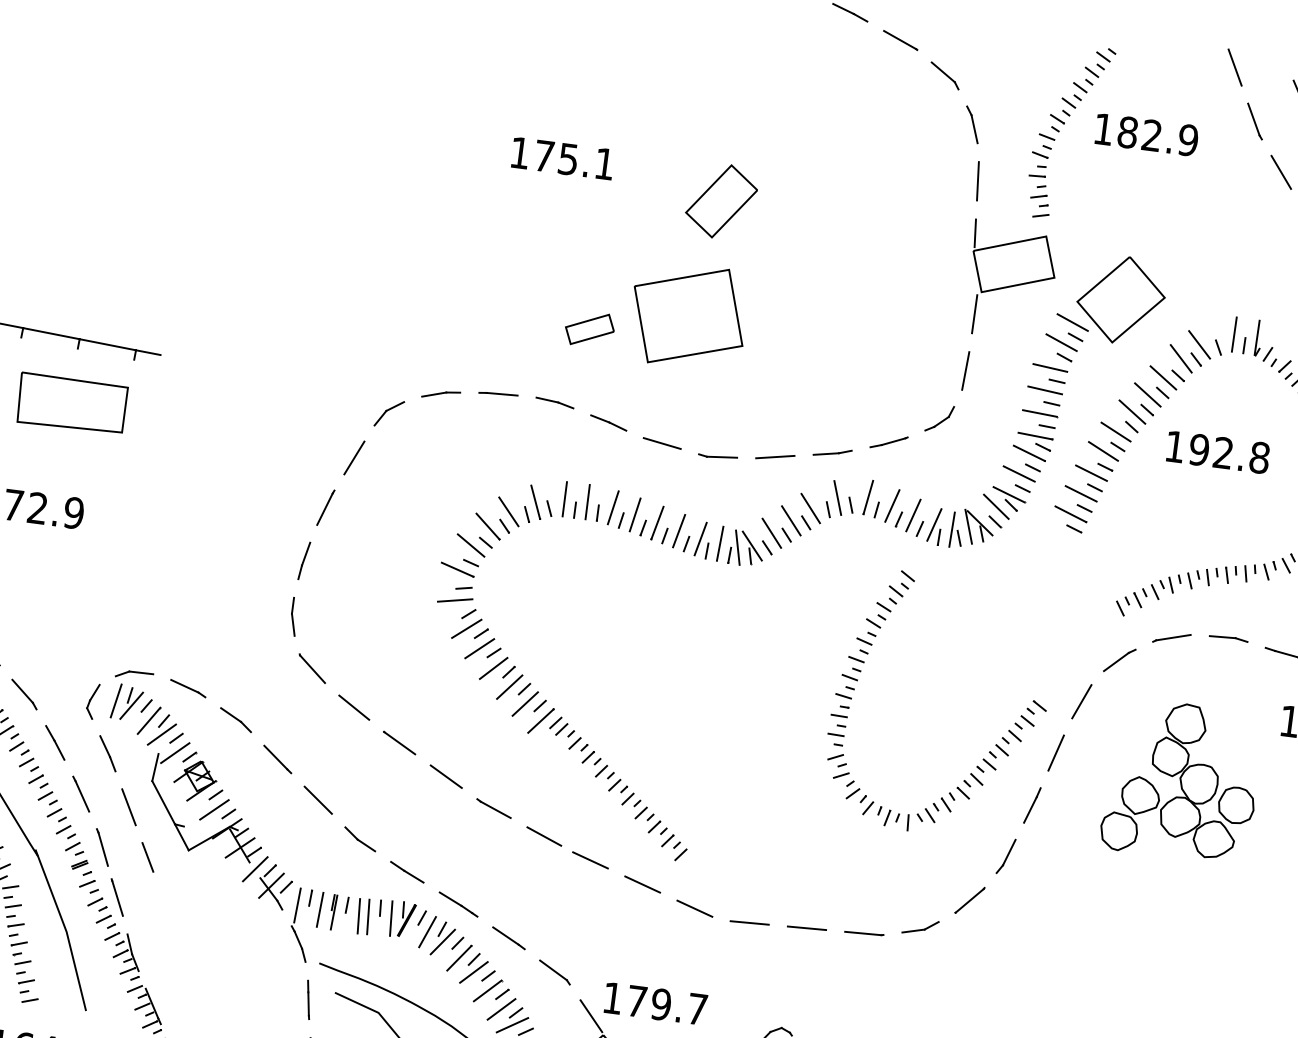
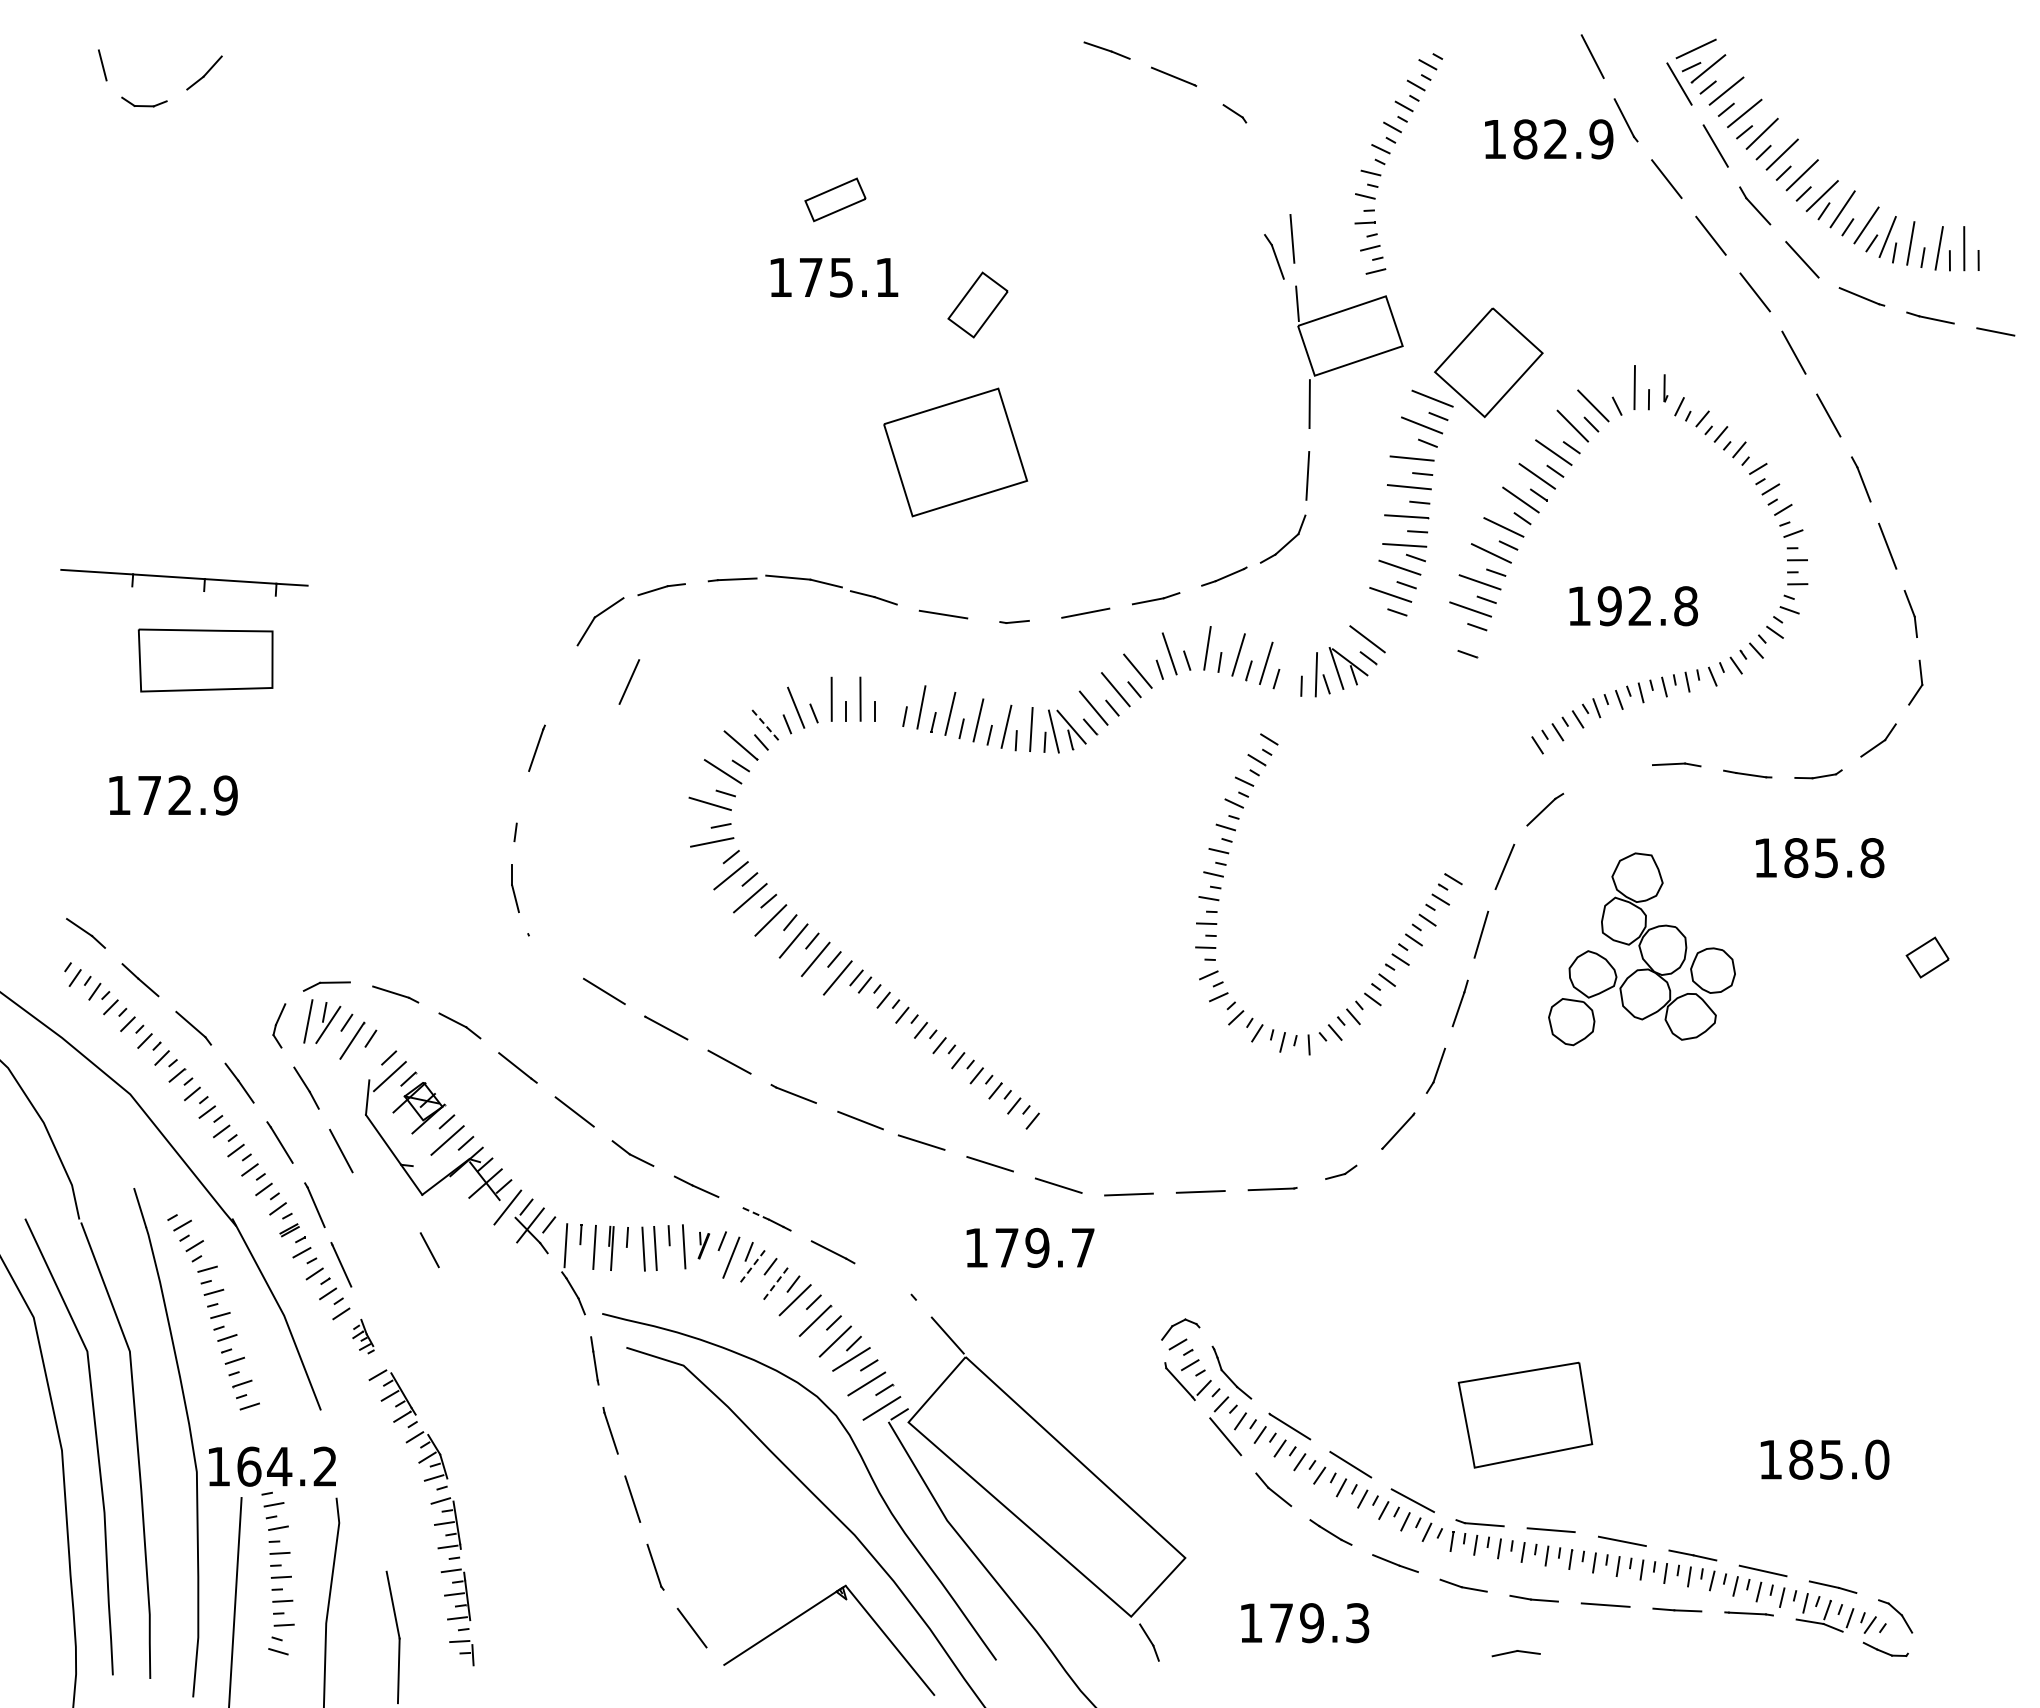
part: (944, 75) -> (1234, 113), size x0.6
part: (972, 124) -> (1274, 256), moved
text: (1147, 135) -> (1549, 139), moved
text: (562, 158) -> (834, 277), moved
part: (721, 200) -> (977, 304), size x0.7
part: (589, 329) -> (835, 199), moved
part: (1258, 338) -> (1665, 388), size x0.6
part: (554, 402) -> (803, 581), size x1.6
part: (389, 413) -> (600, 621), size x1.4
part: (939, 418) -> (1283, 539), size x1.4
text: (1218, 452) -> (1633, 606), moved
part: (717, 456) -> (1014, 621), size x0.6
line: (354, 457) -> (629, 681), moved
part: (1008, 498) -> (1381, 627), removed
line: (613, 507) -> (893, 701), removed
line: (508, 511) -> (764, 723), solid -> dashed
line: (1070, 514) -> (1460, 636), removed
line: (934, 524) -> (1293, 671), removed
line: (305, 553) -> (519, 808), removed
part: (1171, 637) -> (1605, 773), removed
line: (312, 669) -> (546, 950), removed
line: (162, 734) -> (370, 1055), removed
line: (147, 857) -> (429, 1250), moved
line: (450, 899) -> (754, 1213), solid -> dashed
part: (406, 919) -> (703, 1245), size x0.6
part: (919, 927) -> (1340, 1172), size x0.7
line: (442, 941) -> (751, 1267), solid -> dashed
part: (127, 956) -> (363, 1336), size x0.6
line: (459, 957) -> (774, 1284), solid -> dashed
line: (553, 970) -> (893, 1284), removed
text: (655, 1003) -> (1030, 1247), moved

